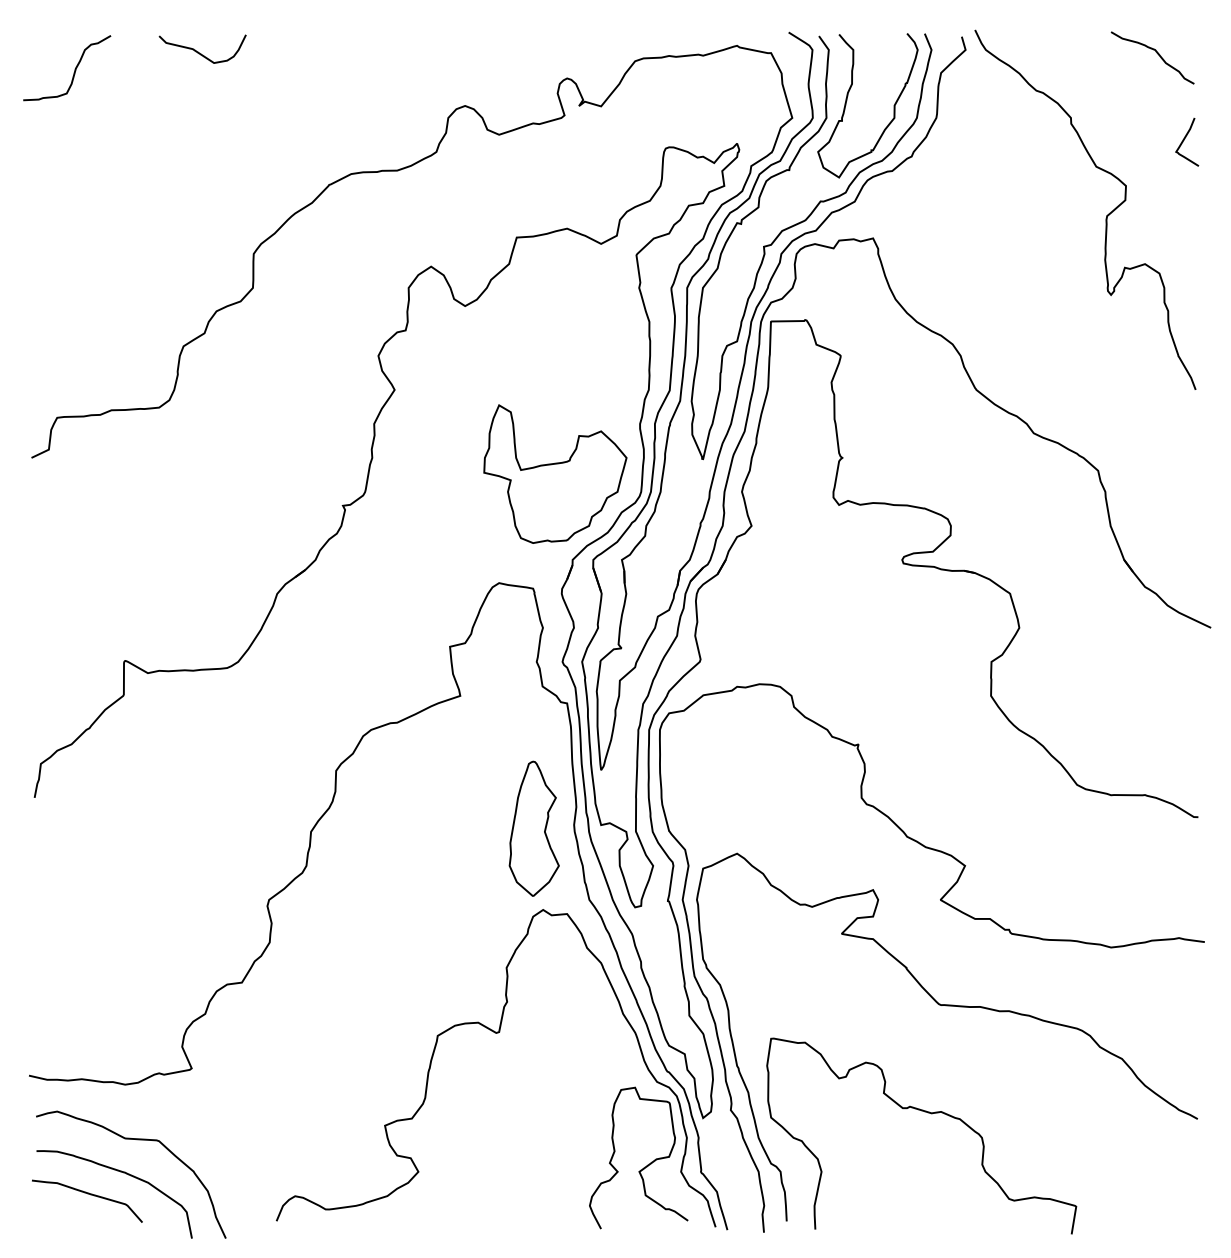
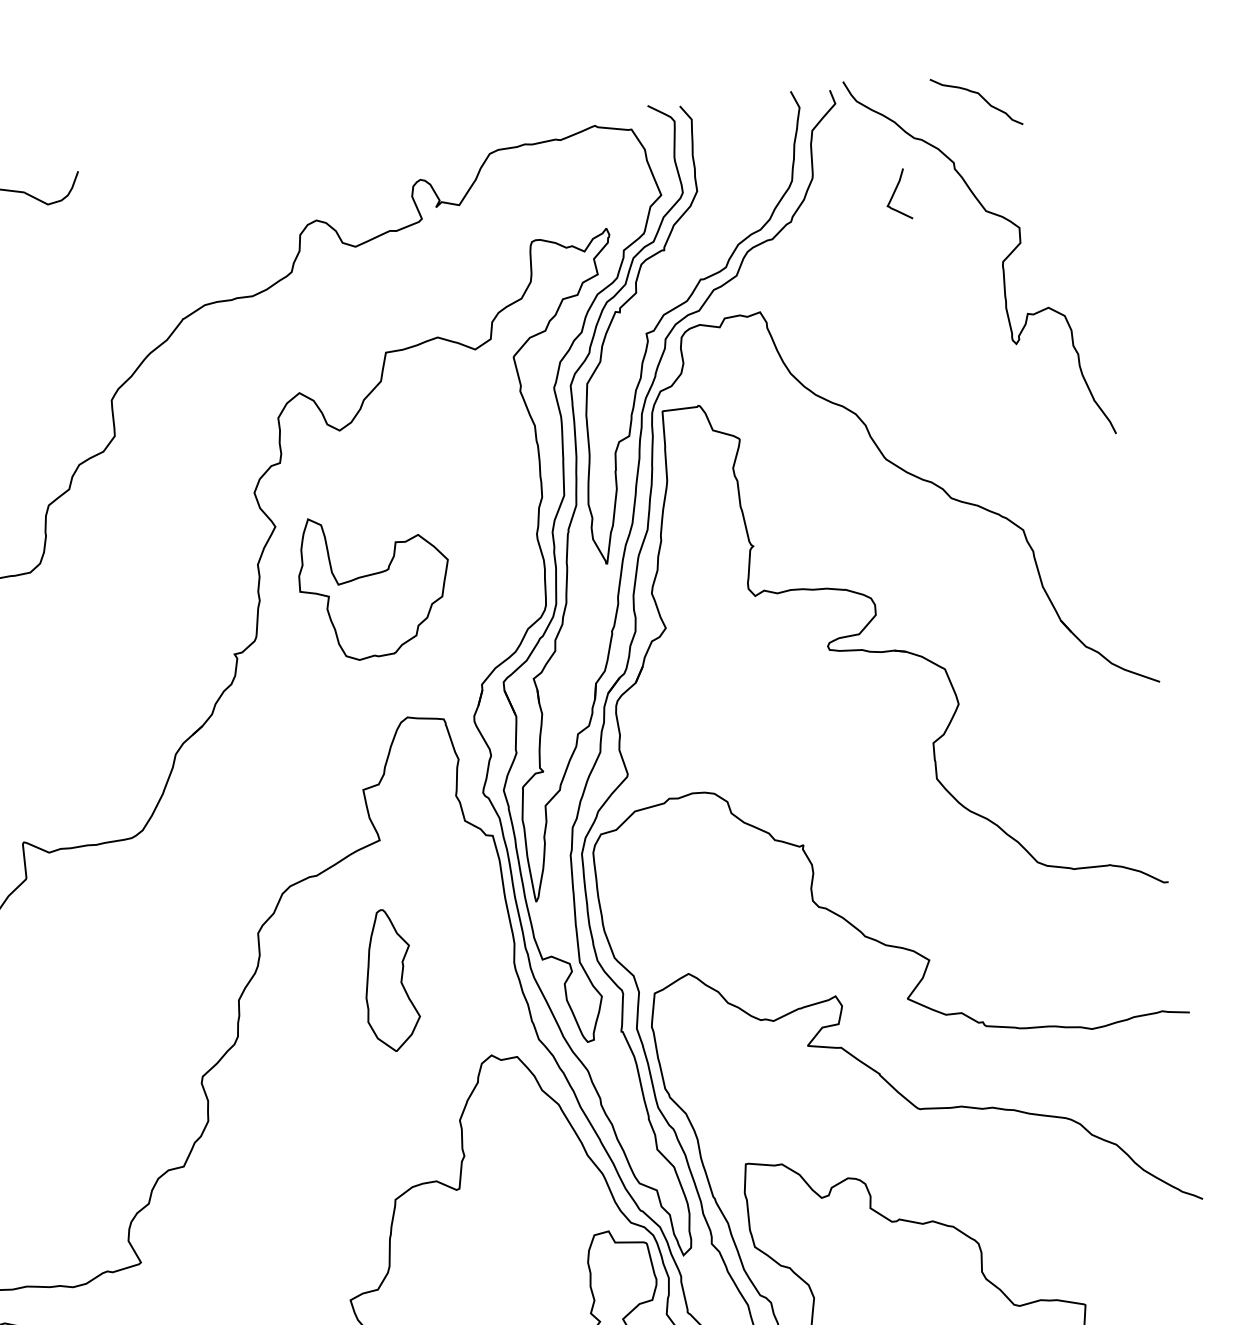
curve: (1156, 53) -> (980, 96), moved
curve: (847, 100) -> (717, 170), removed
curve: (1184, 140) -> (895, 193), moved
part: (555, 473) -> (375, 584), moved
part: (533, 828) -> (389, 980), moved

